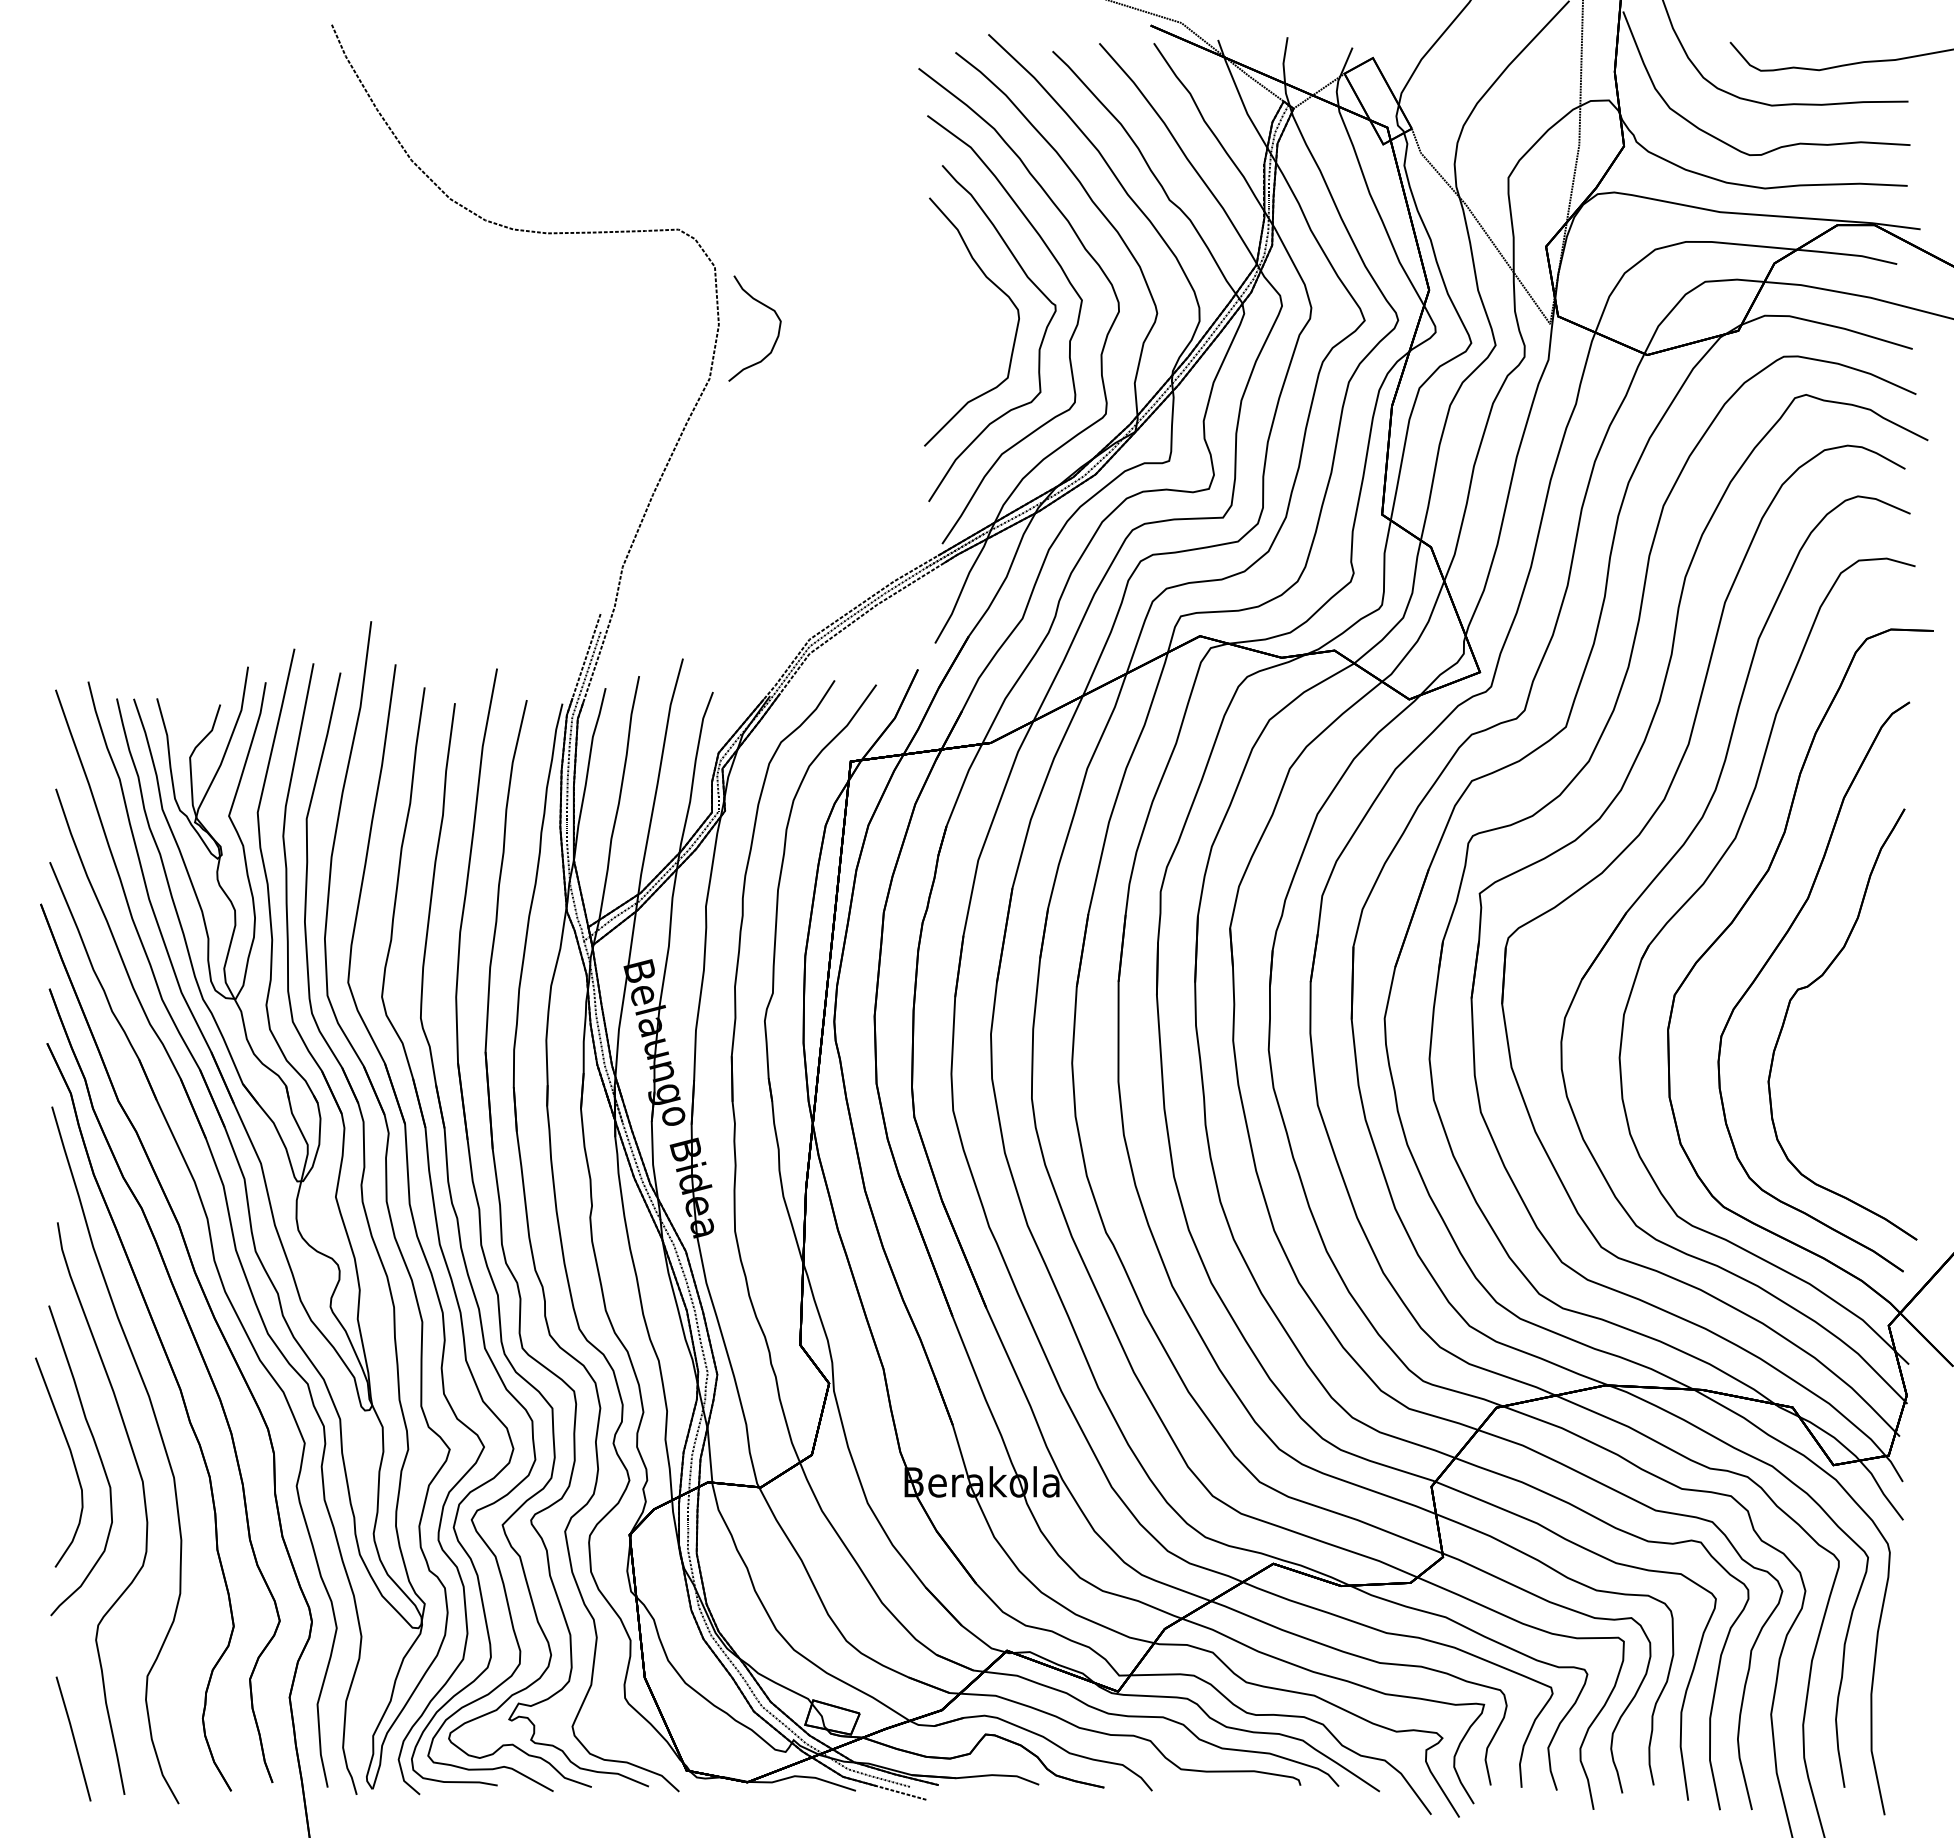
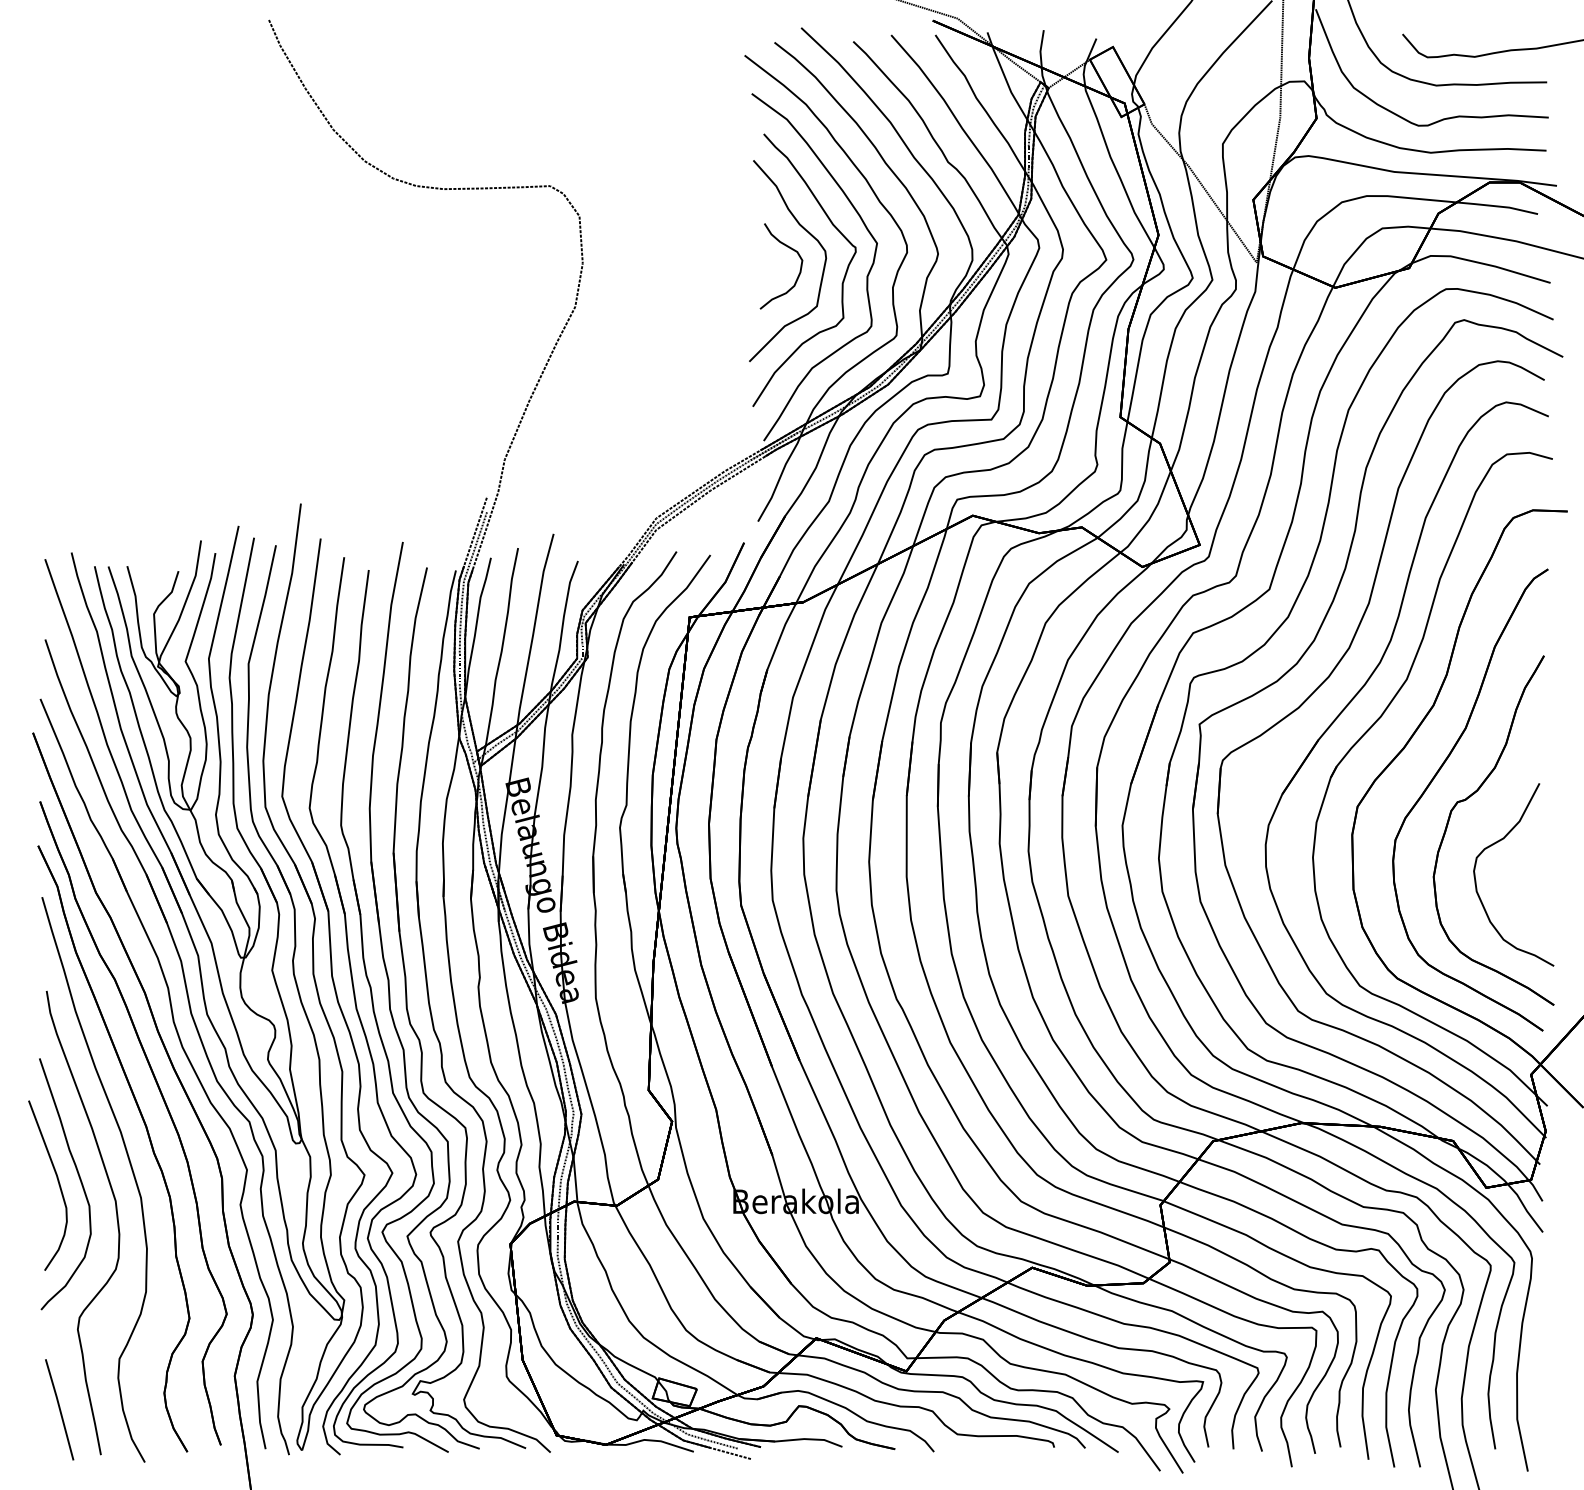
part: (775, 339) -> (798, 275), moved
curve: (1844, 1041) -> (1495, 844), added

